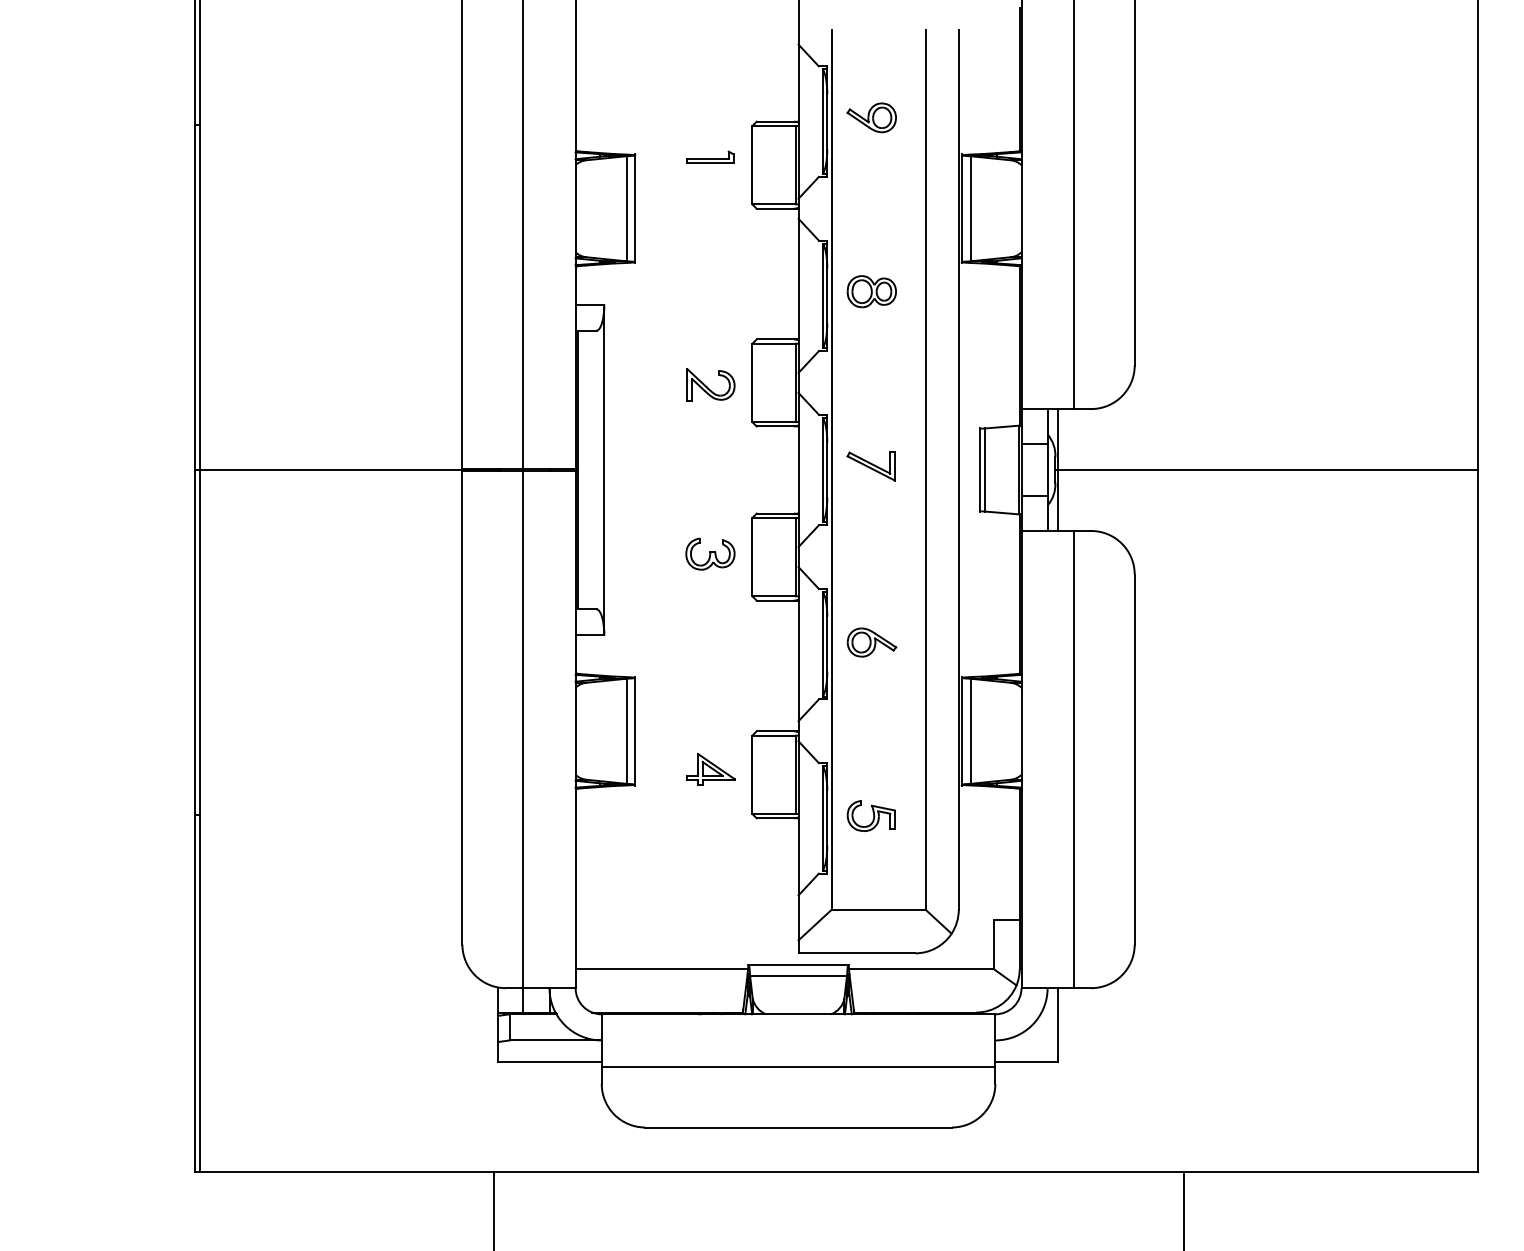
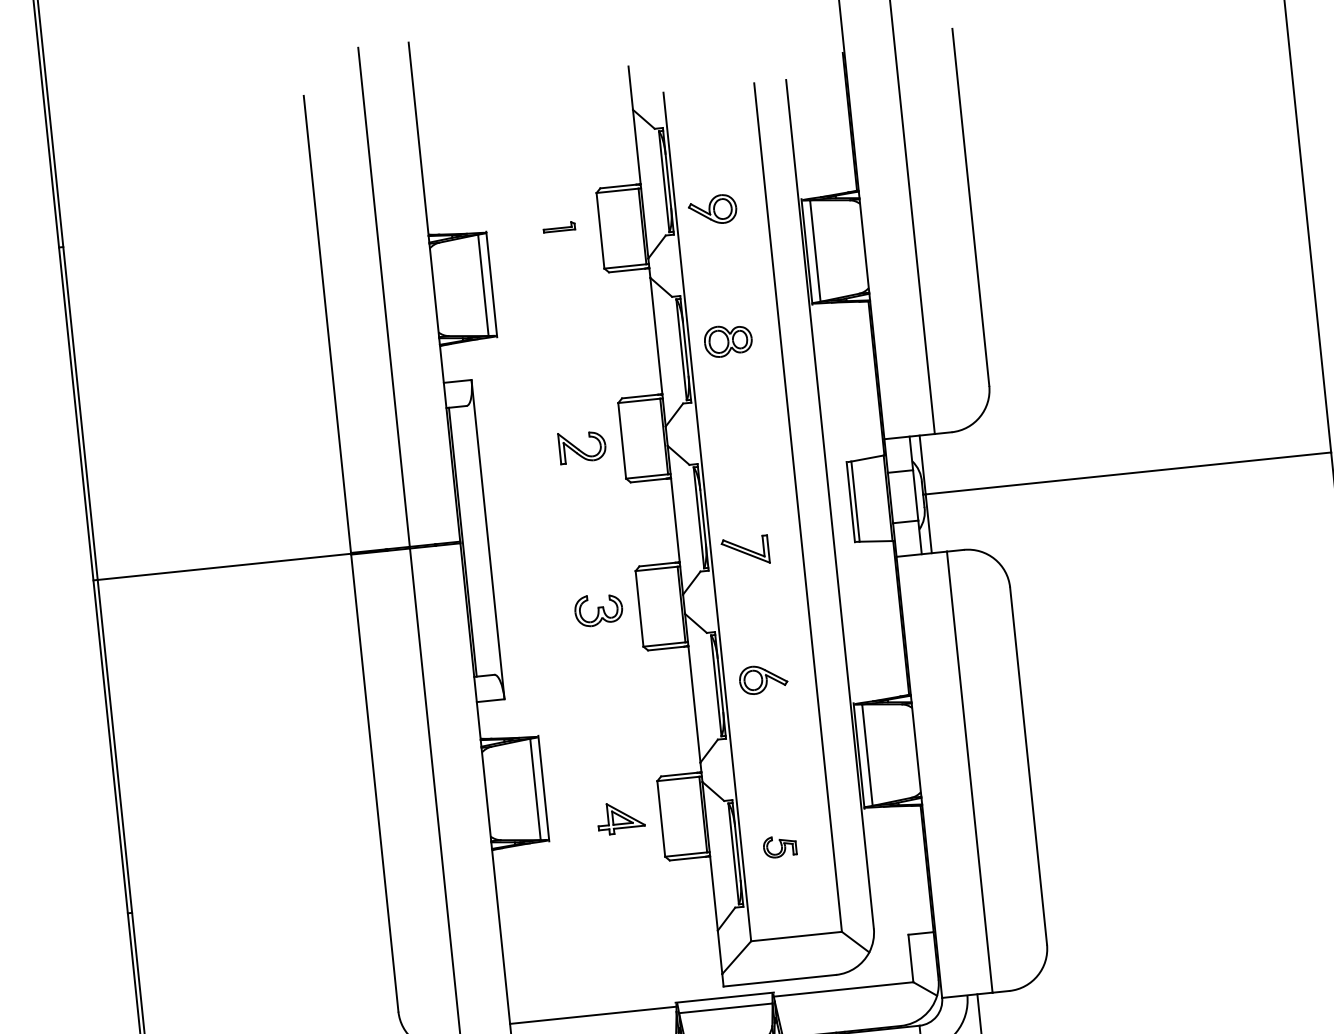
part: (871, 117) -> (712, 209), moved
part: (710, 156) -> (559, 226), size x0.7
part: (870, 466) -> (744, 551), moved
part: (870, 815) -> (779, 846), size x0.7

